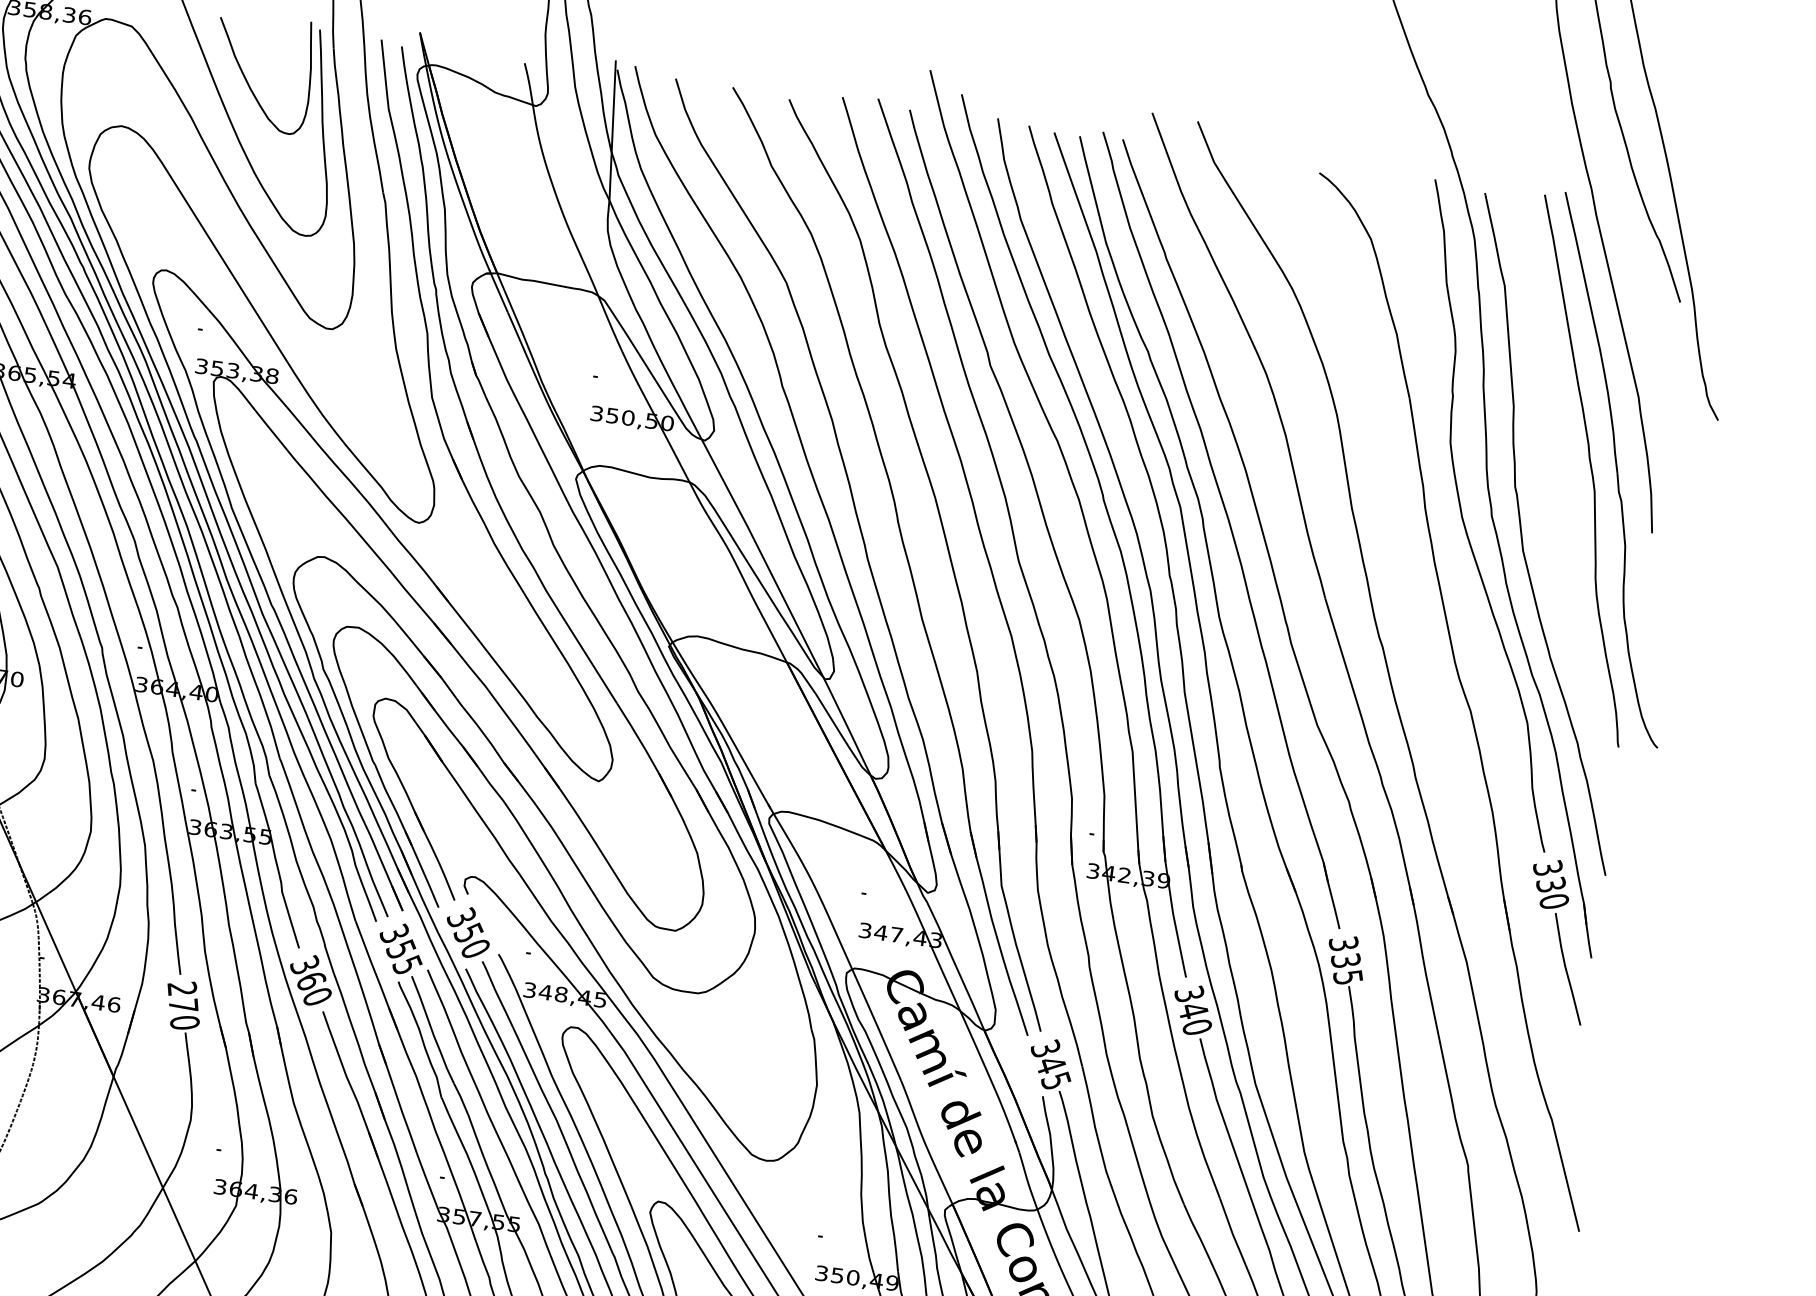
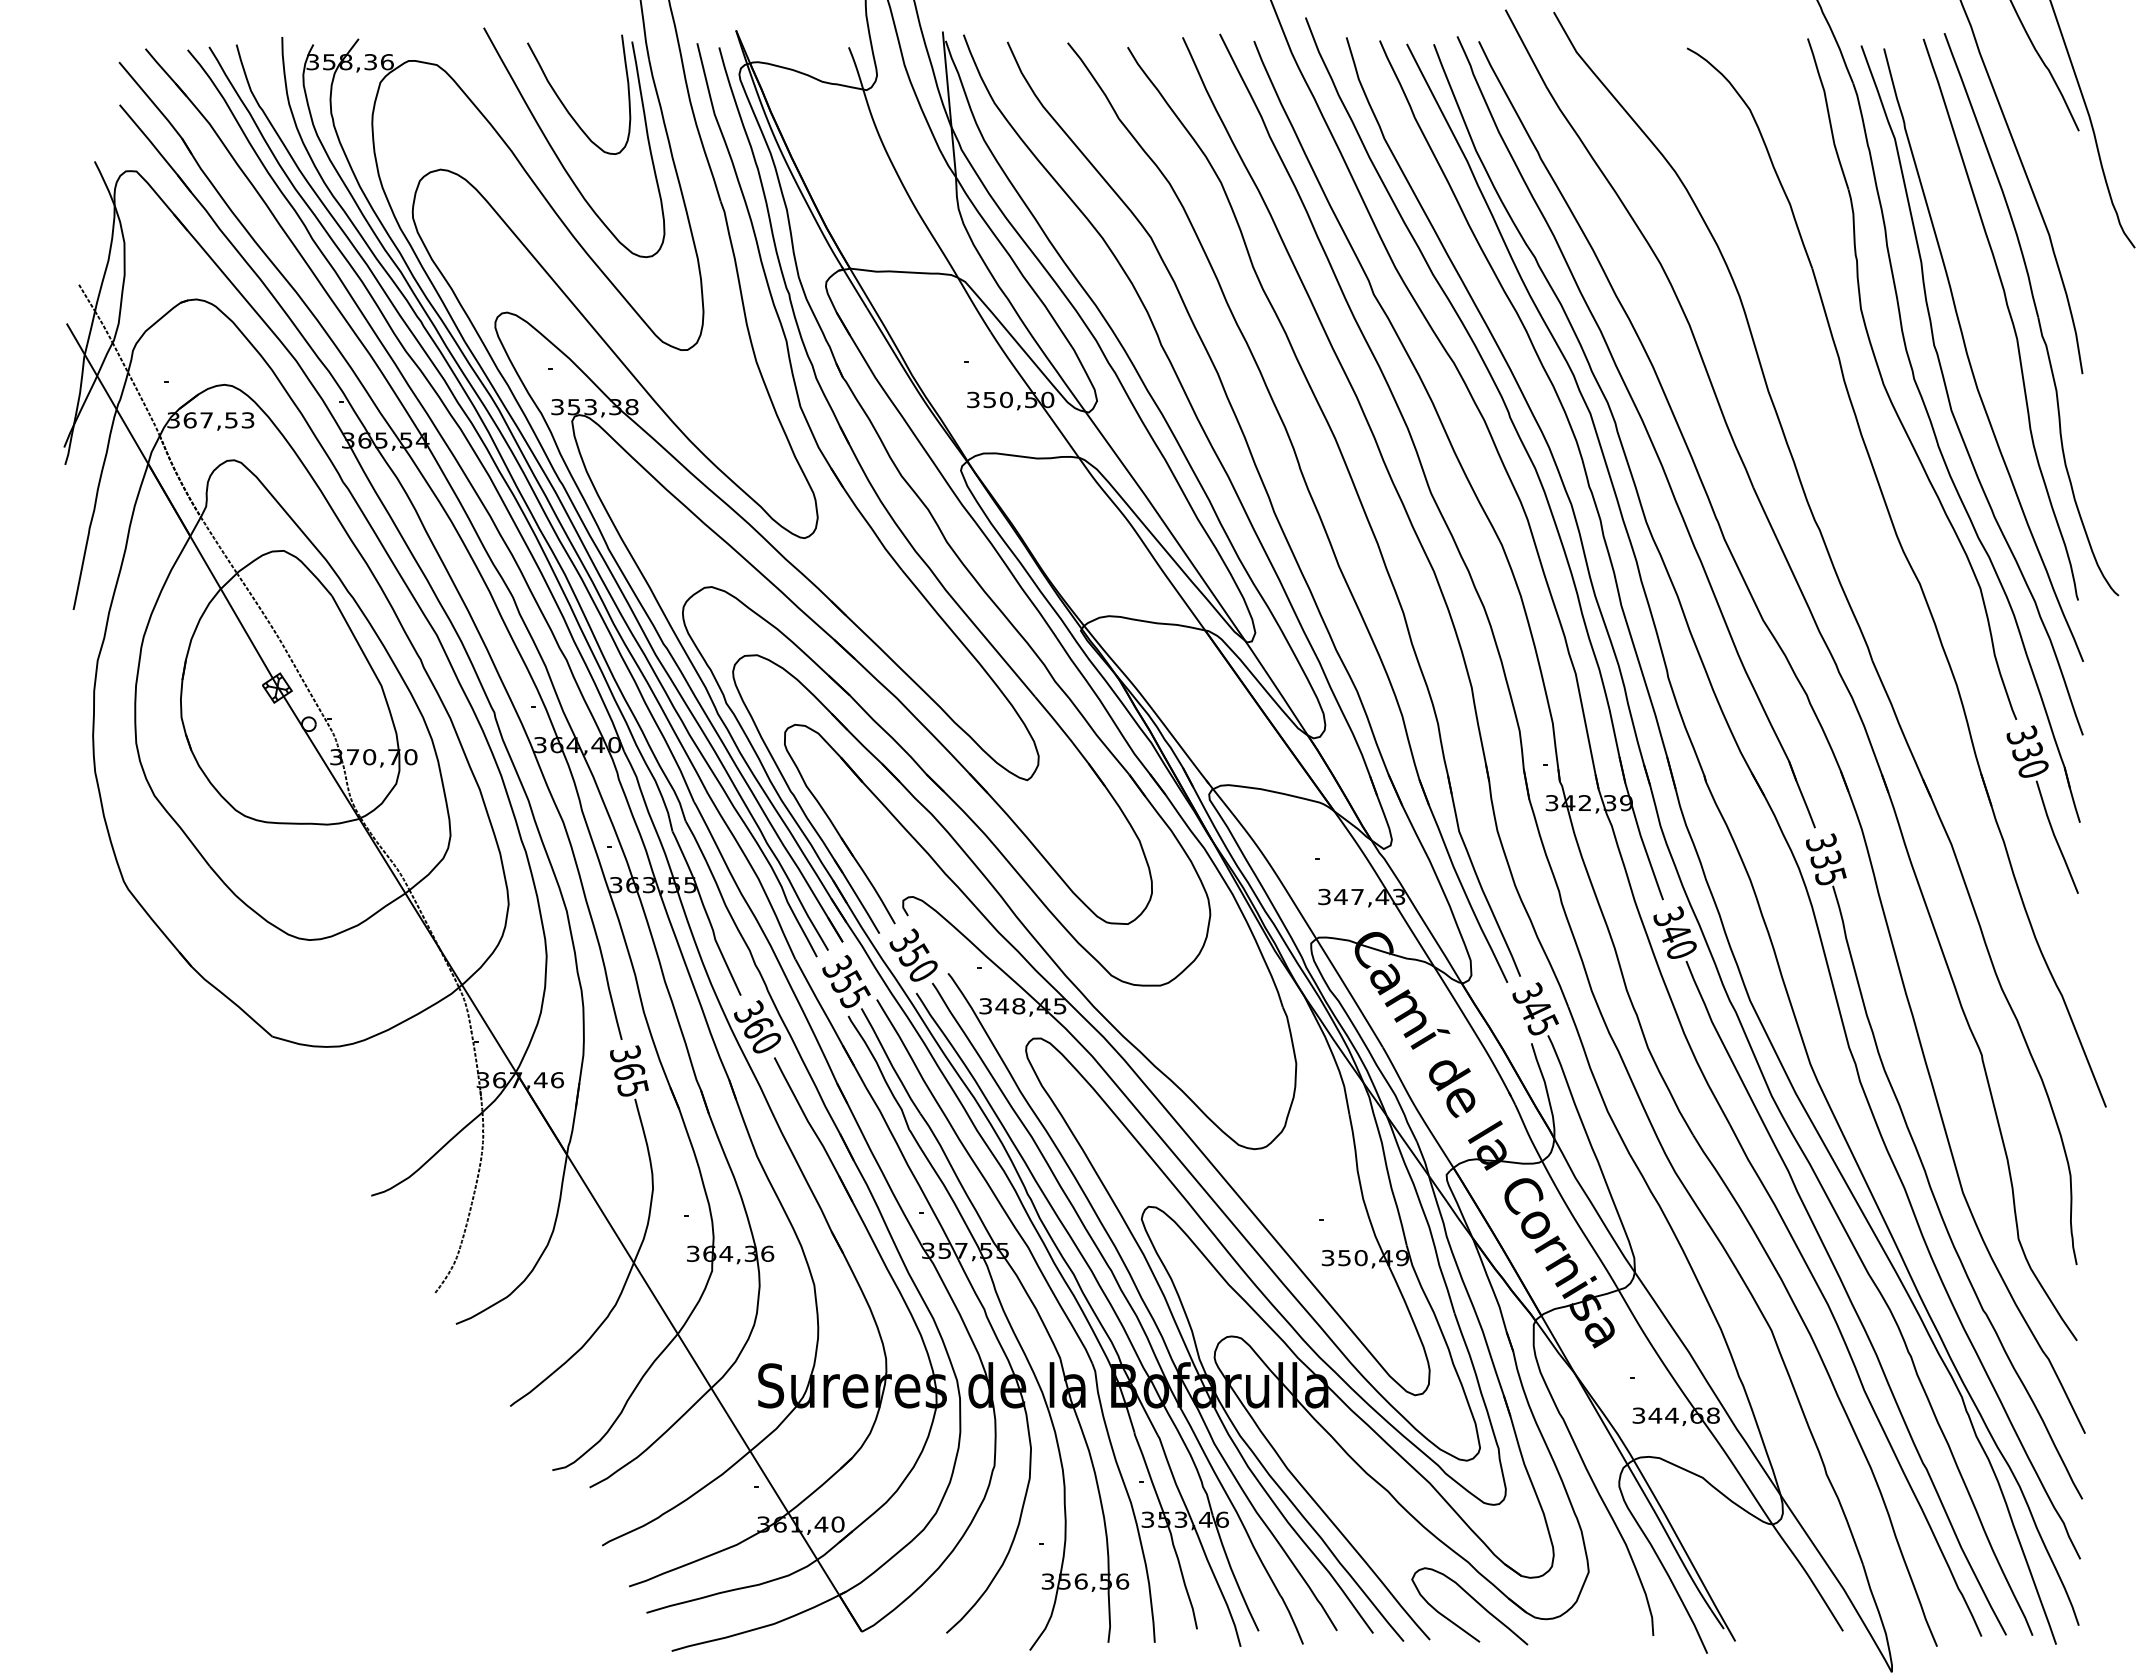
curve: (1547, 502) -> (1969, 357), added
text: (182, 1004) -> (628, 1070), 270 -> 365

